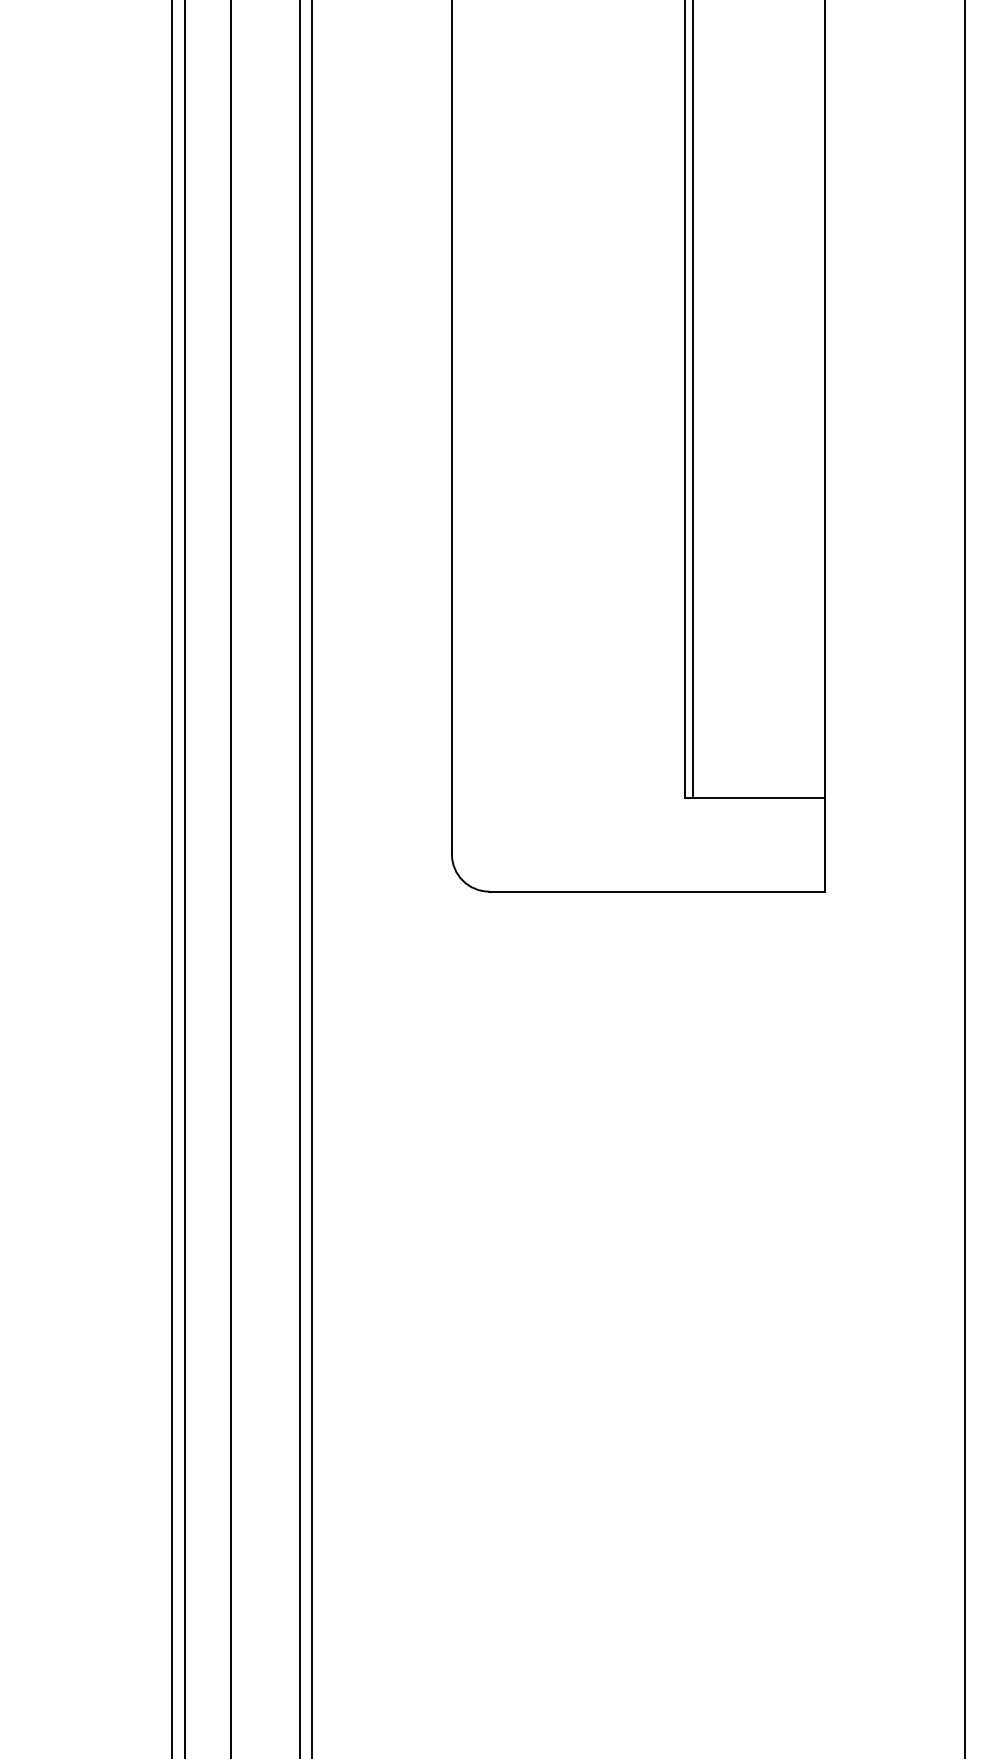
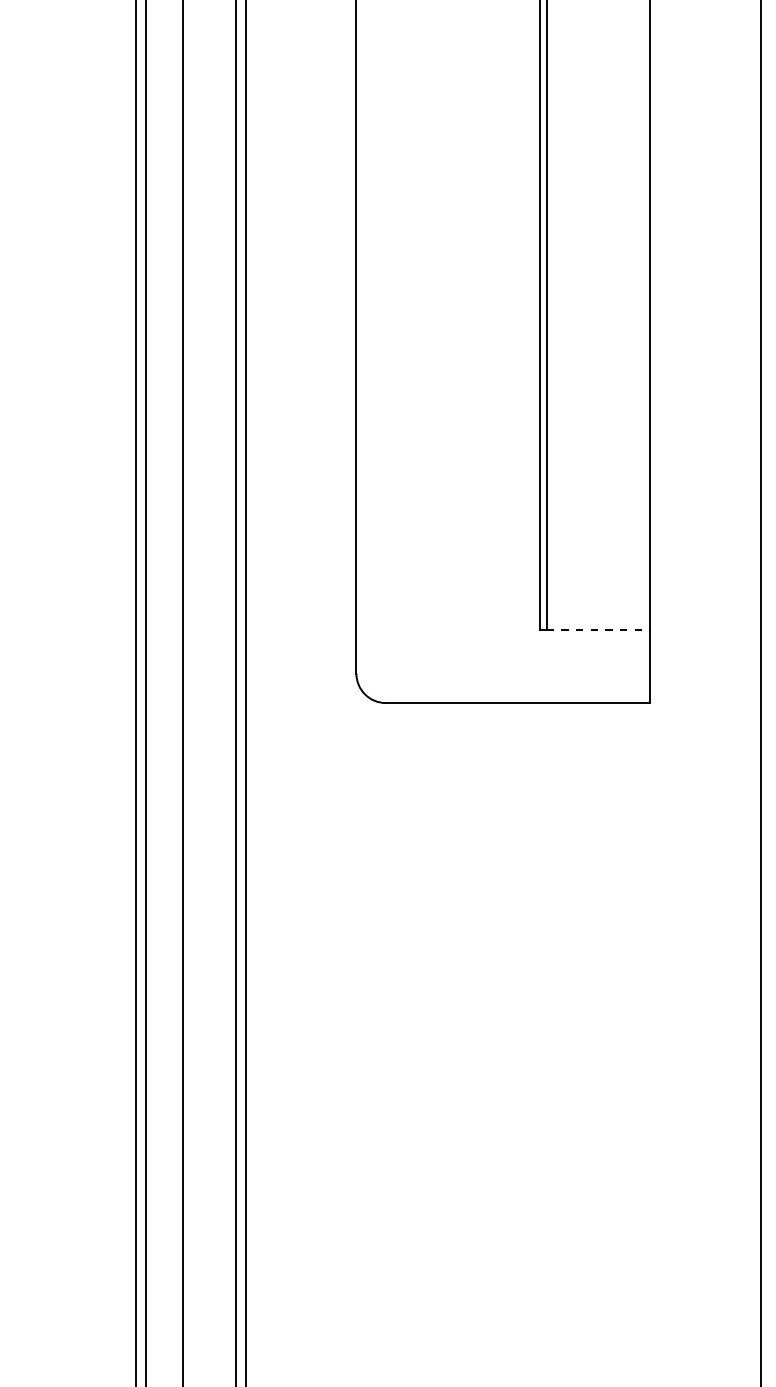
line: (758, 798) -> (598, 629), solid -> dashed

